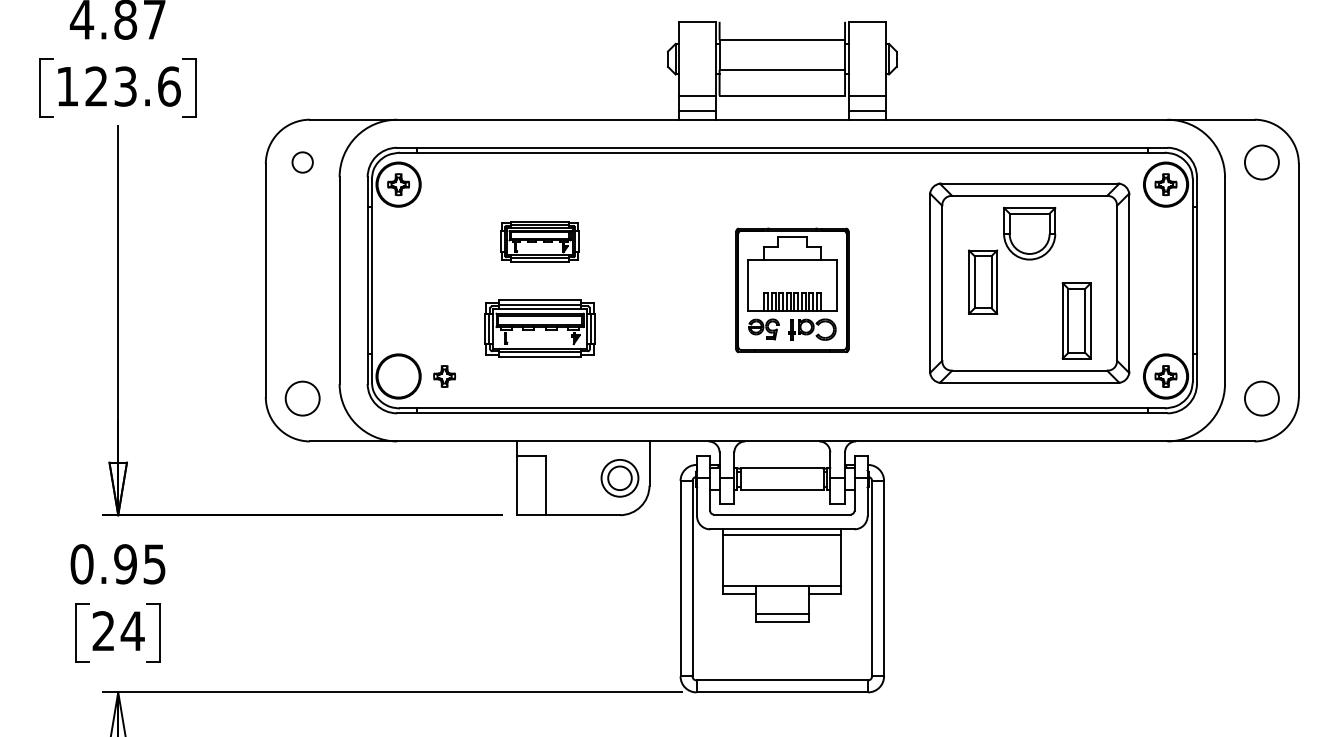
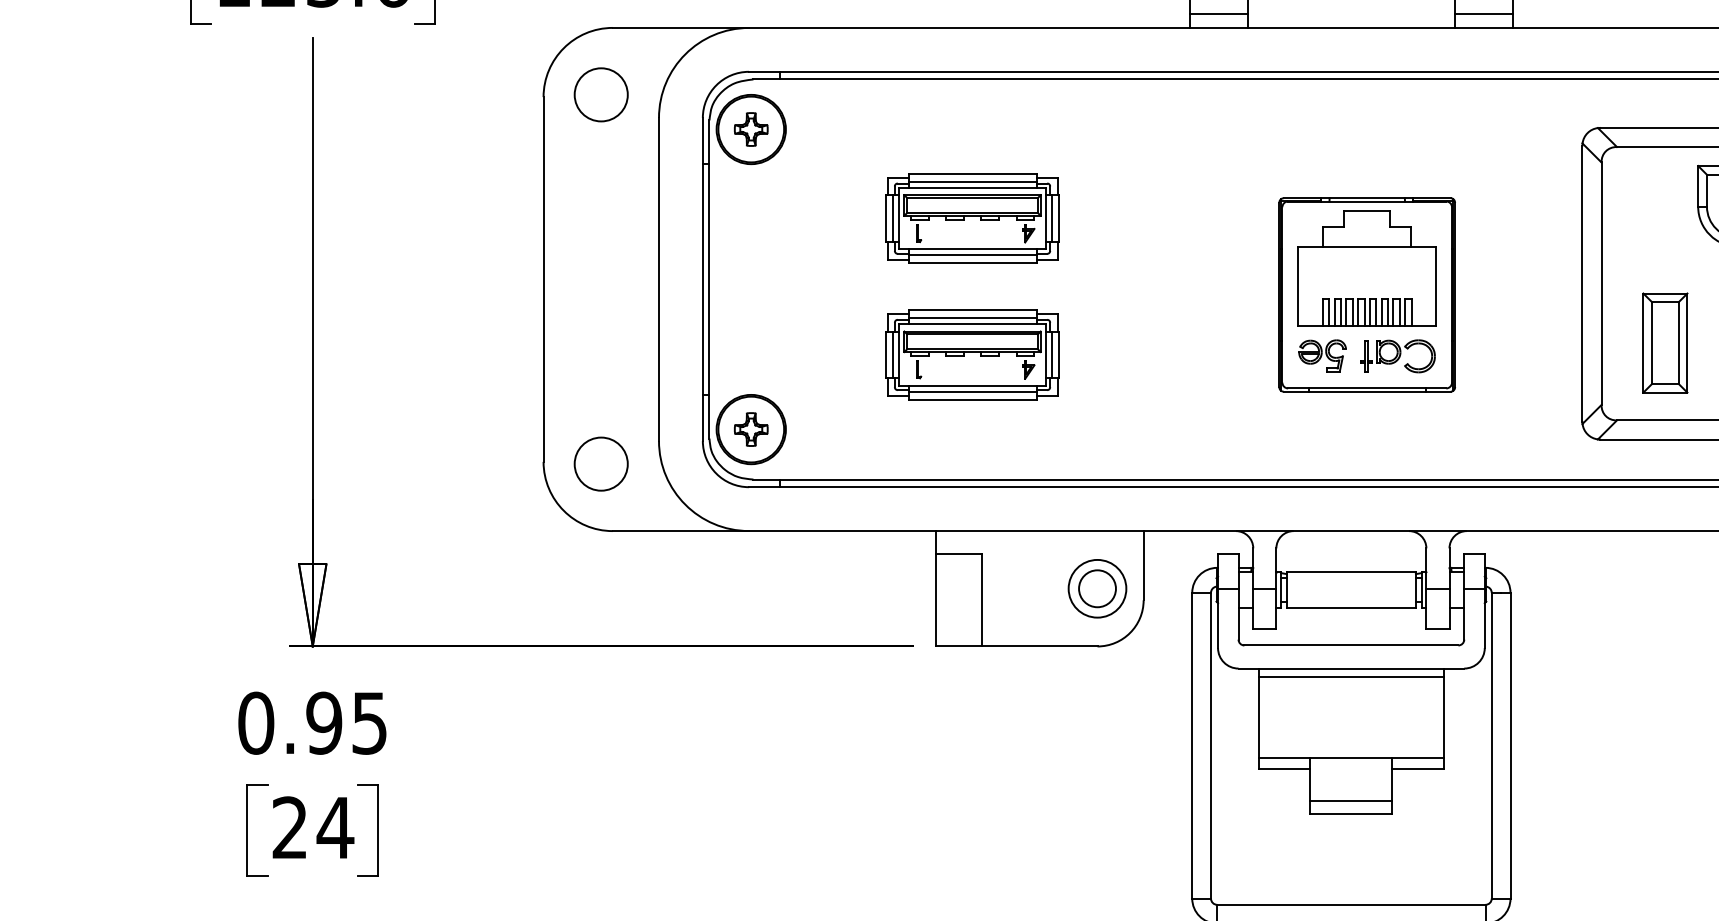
circle: (302, 162) -> (600, 94), size x1.67
part: (539, 241) -> (971, 218), size x1.43
part: (983, 281) -> (1666, 341), moved
part: (444, 376) -> (751, 429), moved

